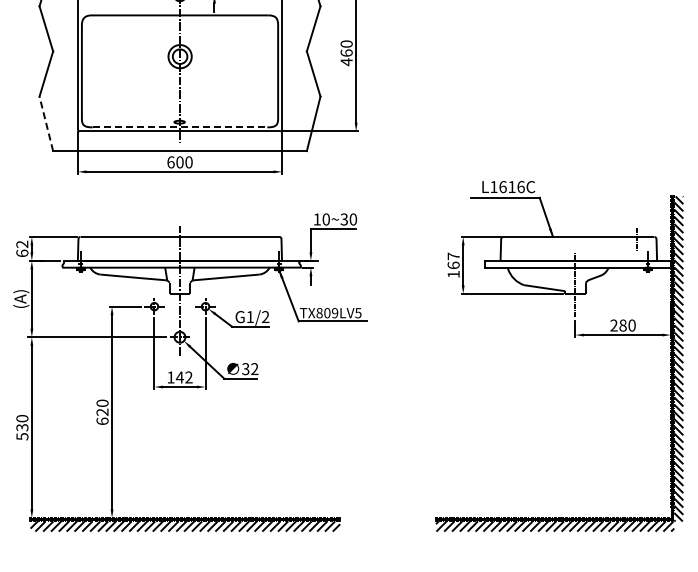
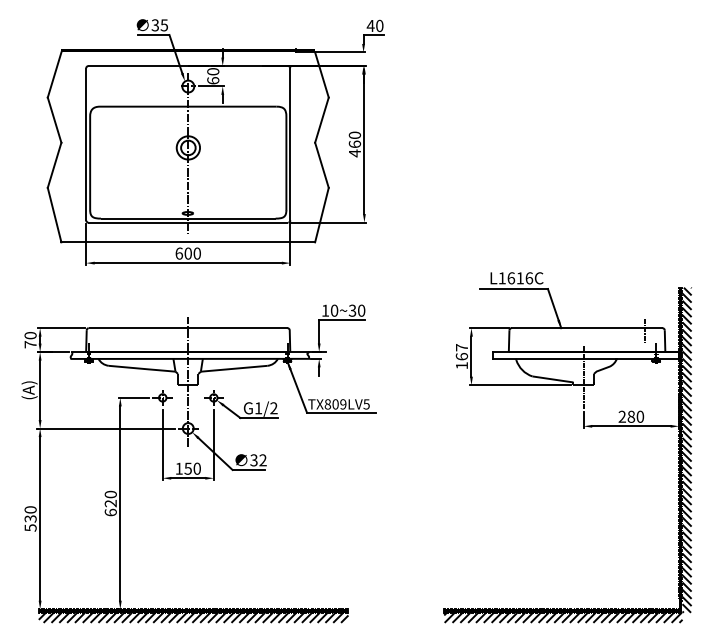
line: (46, 123) -> (54, 214), dashed -> solid
line: (180, 127) -> (188, 218), dashed -> solid
text: (22, 249) -> (30, 340), 62 -> 70
text: (184, 377) -> (192, 468), 142 -> 150

